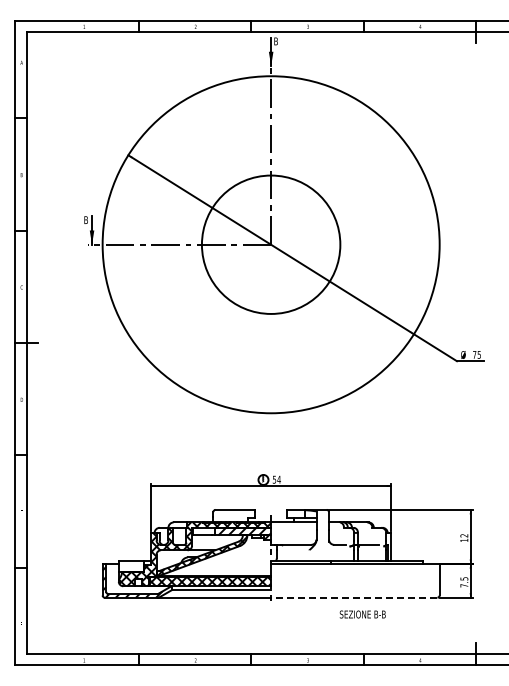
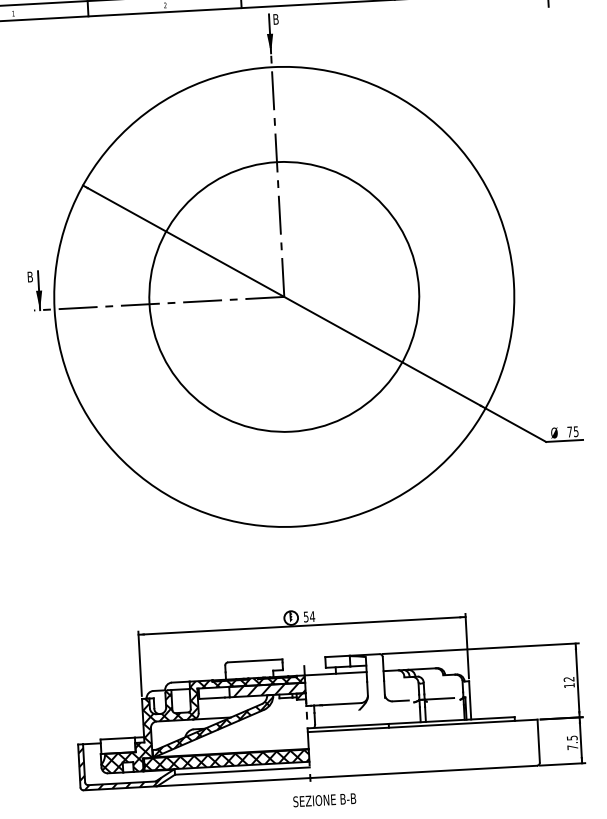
circle: (271, 244) -> (284, 296), size x1.43
line: (353, 597) -> (422, 771), dashed -> solid
text: (362, 614) -> (324, 800), moved

